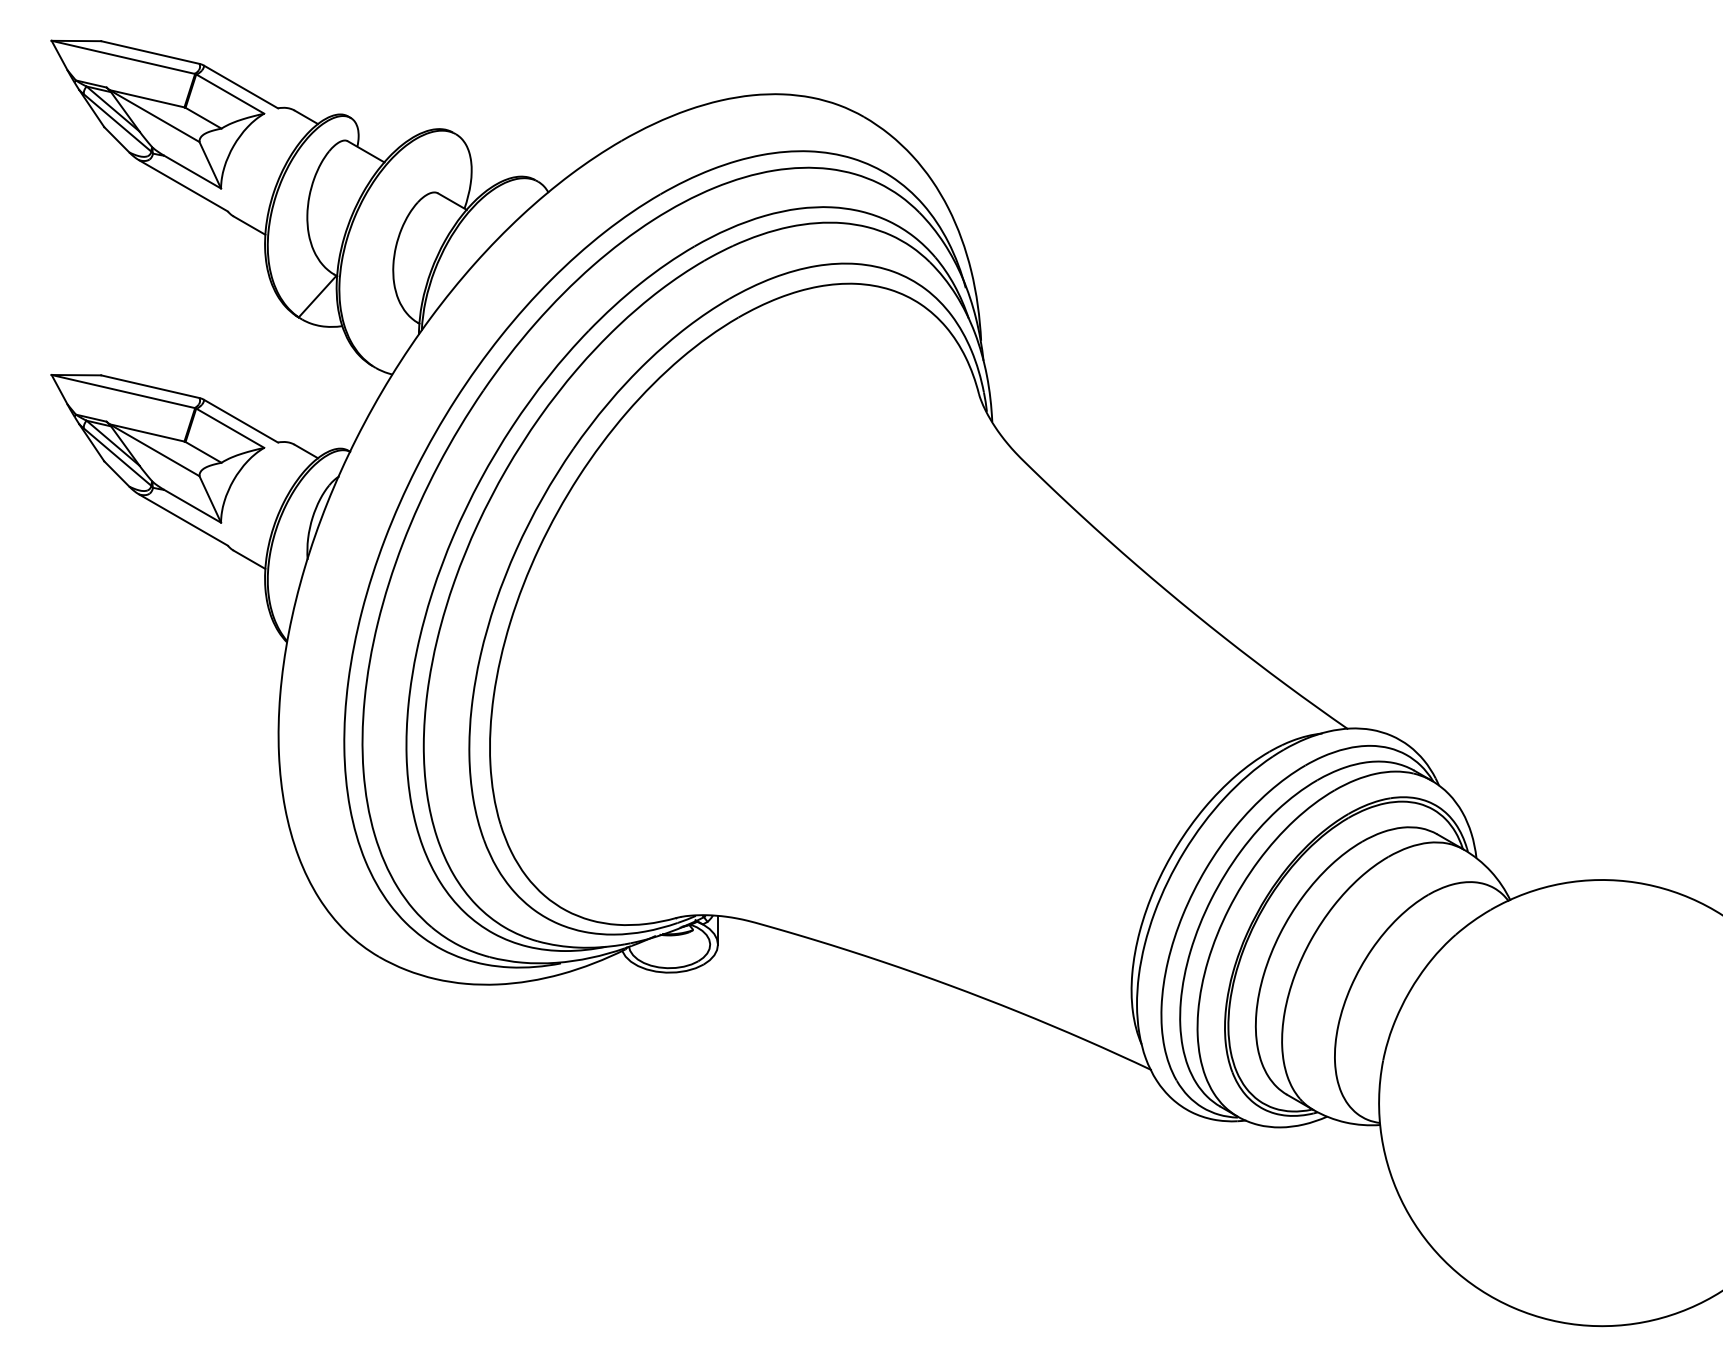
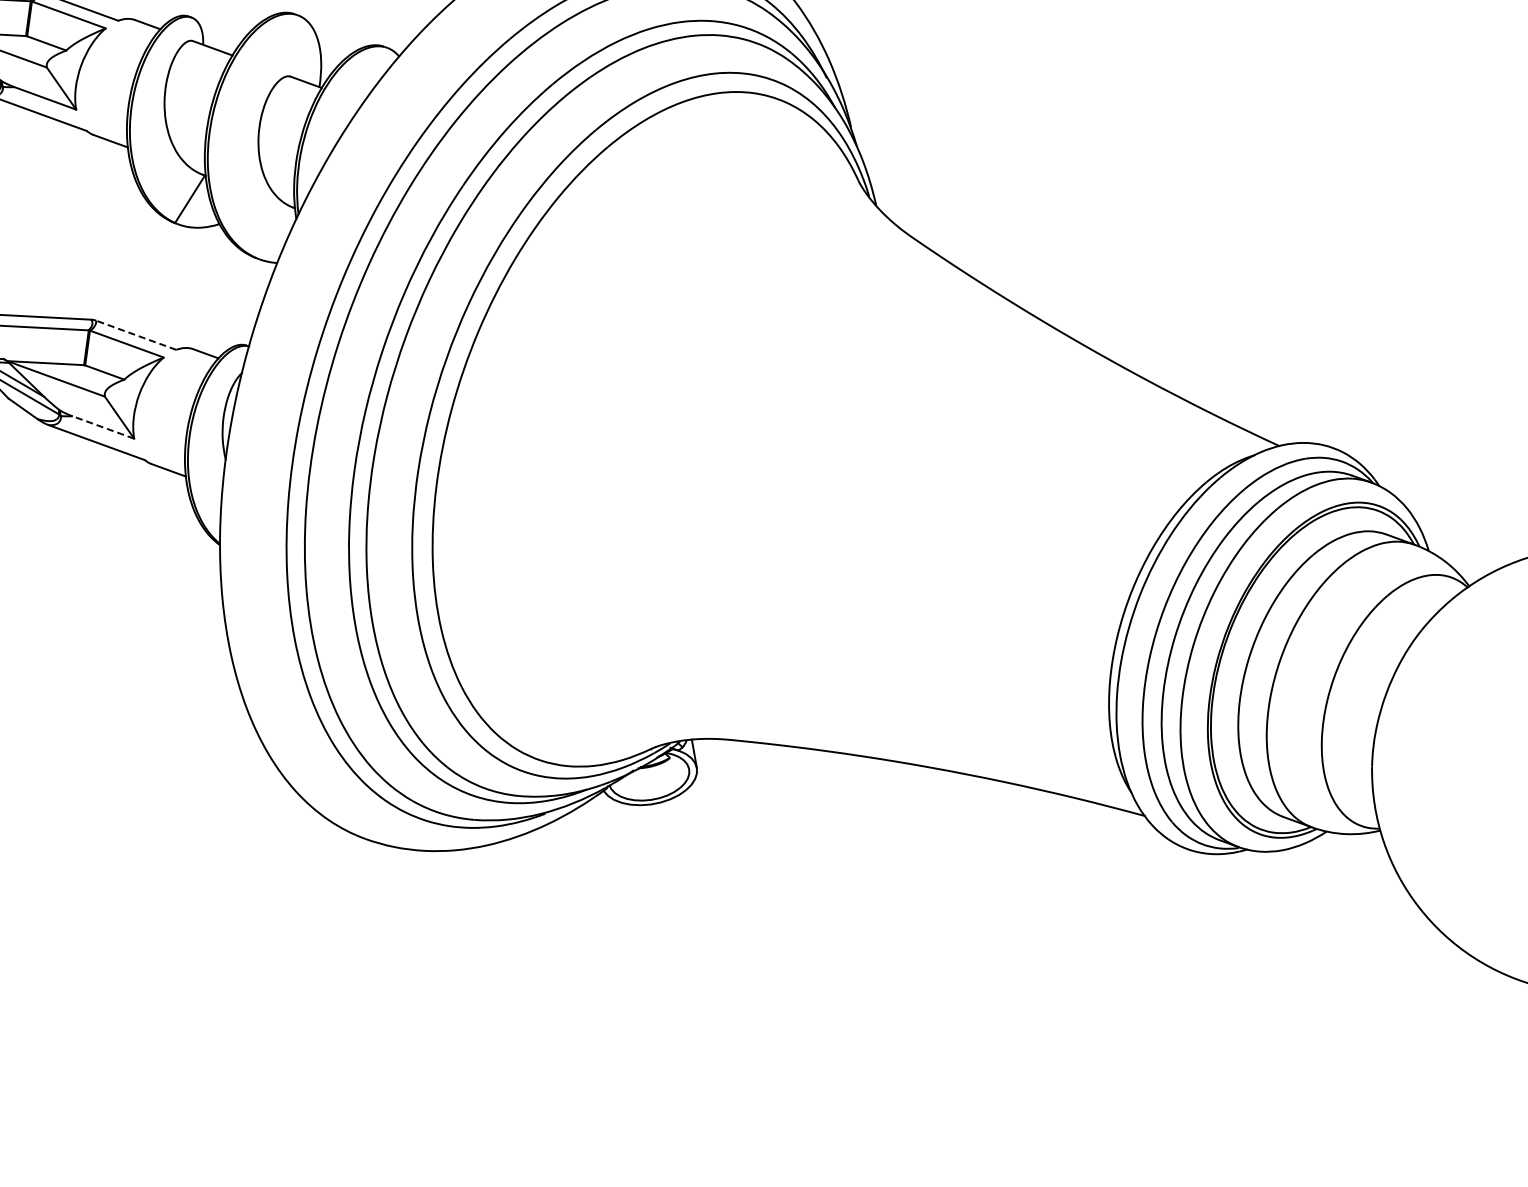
line: (241, 421) -> (136, 335), solid -> dashed
line: (192, 506) -> (103, 427), solid -> dashed

